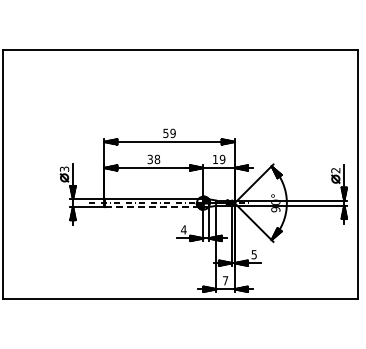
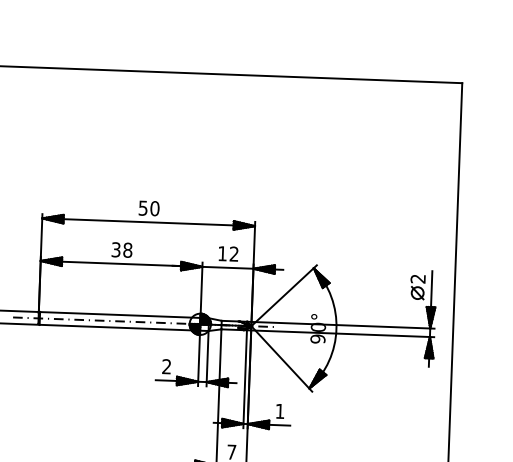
text: (172, 133) -> (153, 208), 59 -> 50
text: (222, 159) -> (234, 254), 19 -> 12
line: (154, 207) -> (120, 328), dashed -> solid
text: (183, 229) -> (166, 366), 4 -> 2
text: (253, 254) -> (278, 411), 5 -> 1

